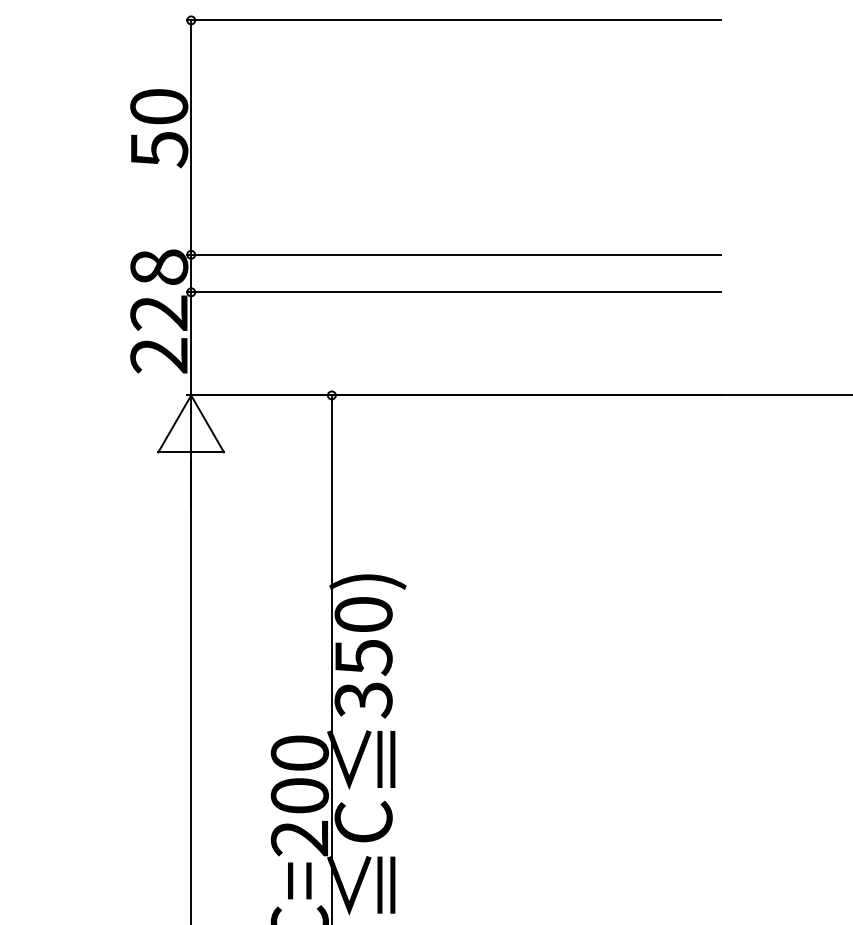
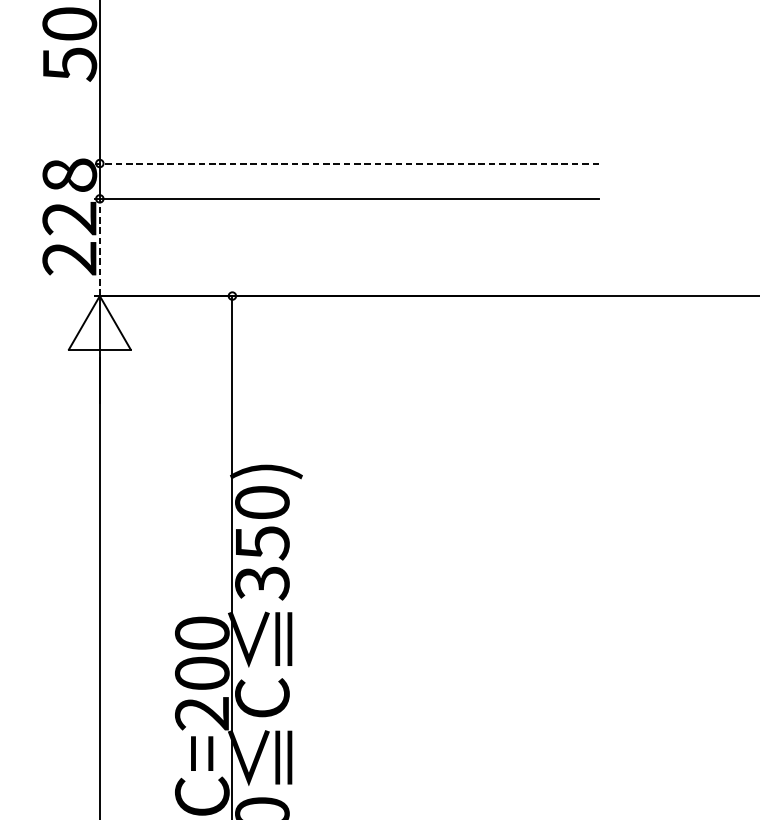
line: (453, 254) -> (347, 163), solid -> dashed
line: (191, 343) -> (100, 247), solid -> dashed

